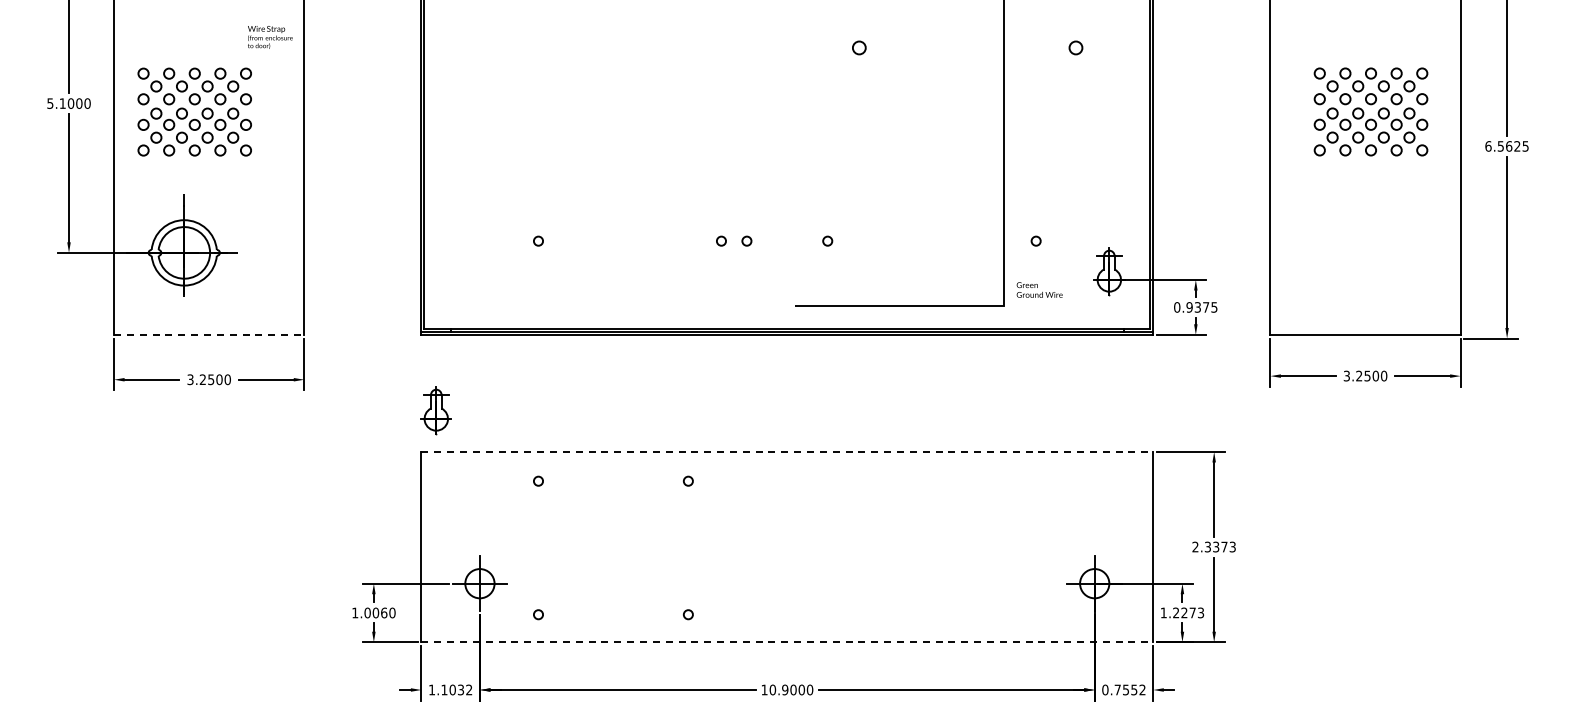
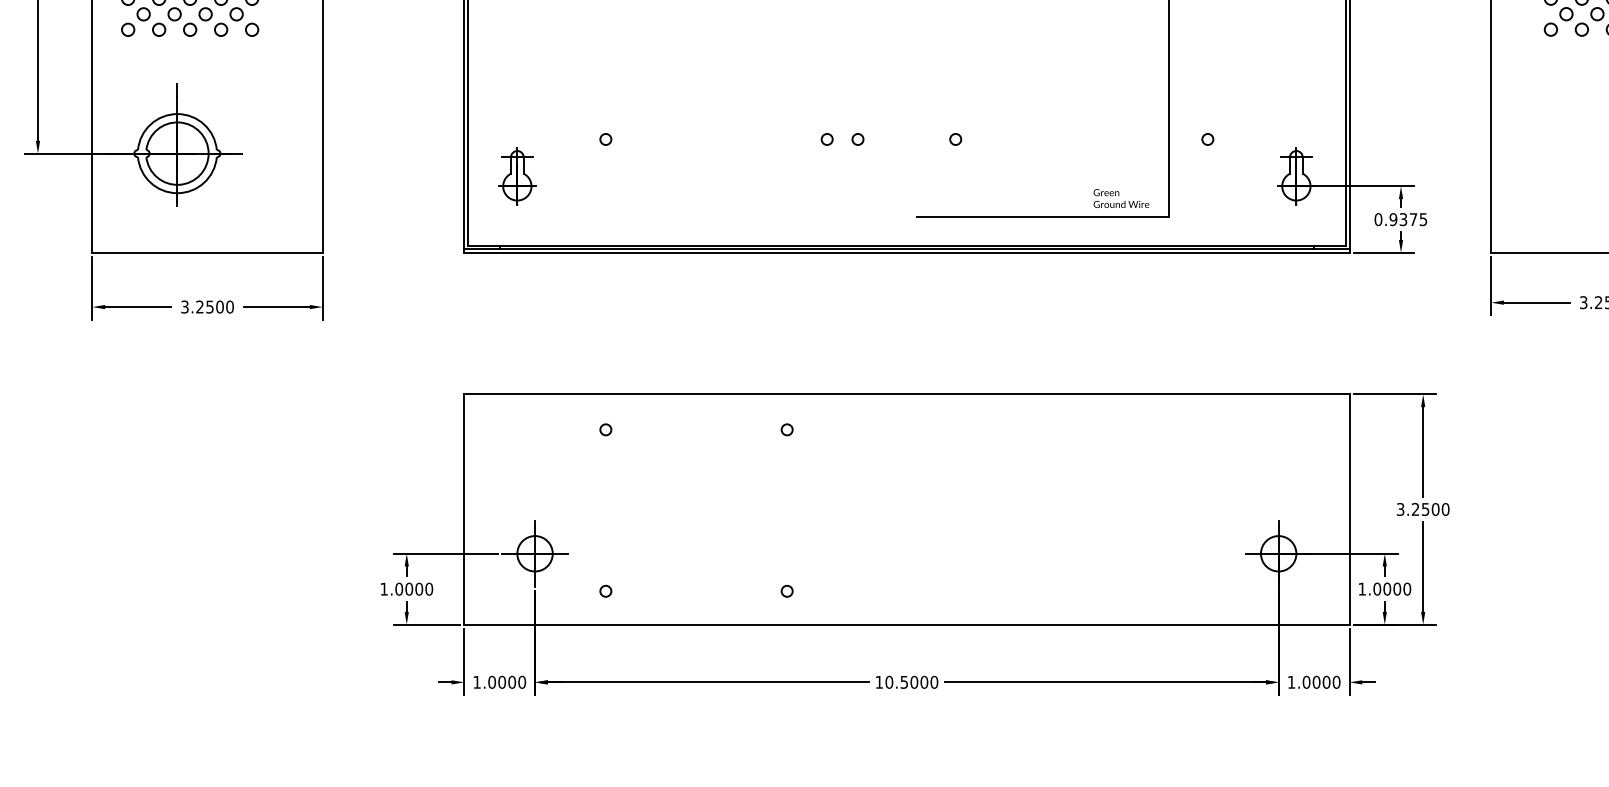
text: (1039, 289) -> (1121, 197), moved
line: (209, 334) -> (207, 252), dashed -> solid
part: (435, 410) -> (516, 176), moved
line: (787, 451) -> (907, 393), dashed -> solid
text: (1213, 546) -> (1422, 508), 2.3373 -> 3.2500
text: (384, 612) -> (419, 588), 1.0060 -> 1.0000
text: (1188, 612) -> (1392, 588), 1.2273 -> 1.0000
line: (787, 642) -> (907, 624), dashed -> solid
text: (456, 689) -> (506, 681), 1.1032 -> 1.0000
text: (785, 689) -> (904, 681), 10.9000 -> 10.5000
text: (1123, 689) -> (1313, 681), 0.7552 -> 1.0000

